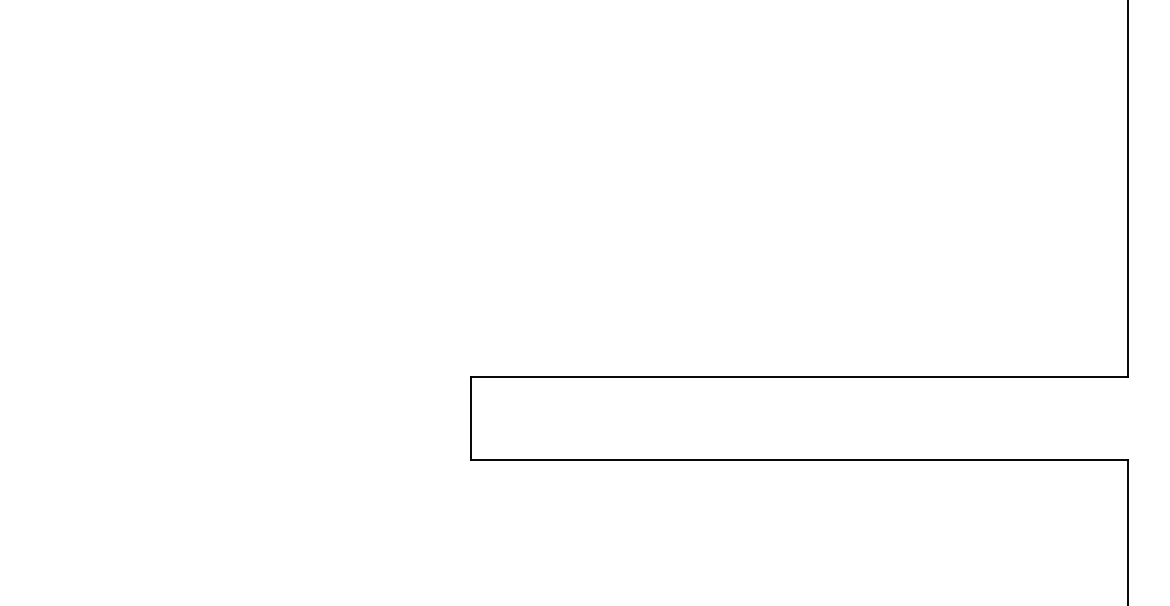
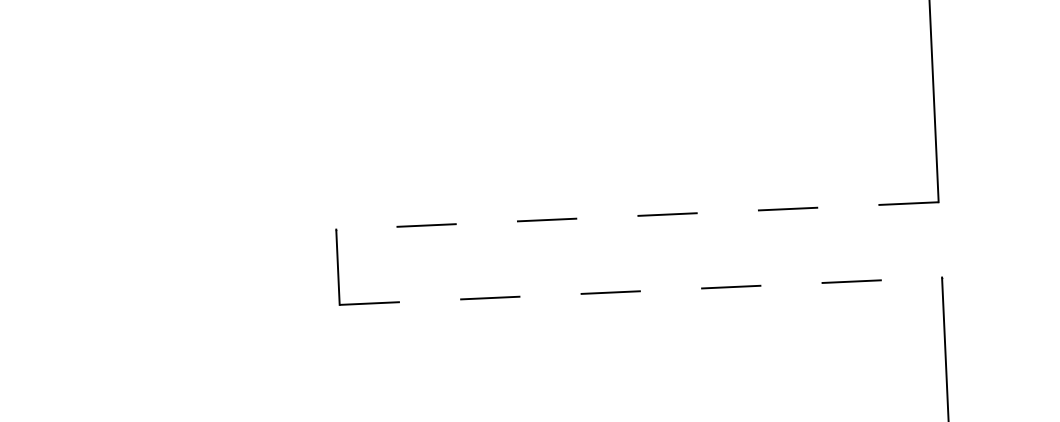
line: (799, 377) -> (637, 215), solid -> dashed
line: (799, 459) -> (641, 291), solid -> dashed

